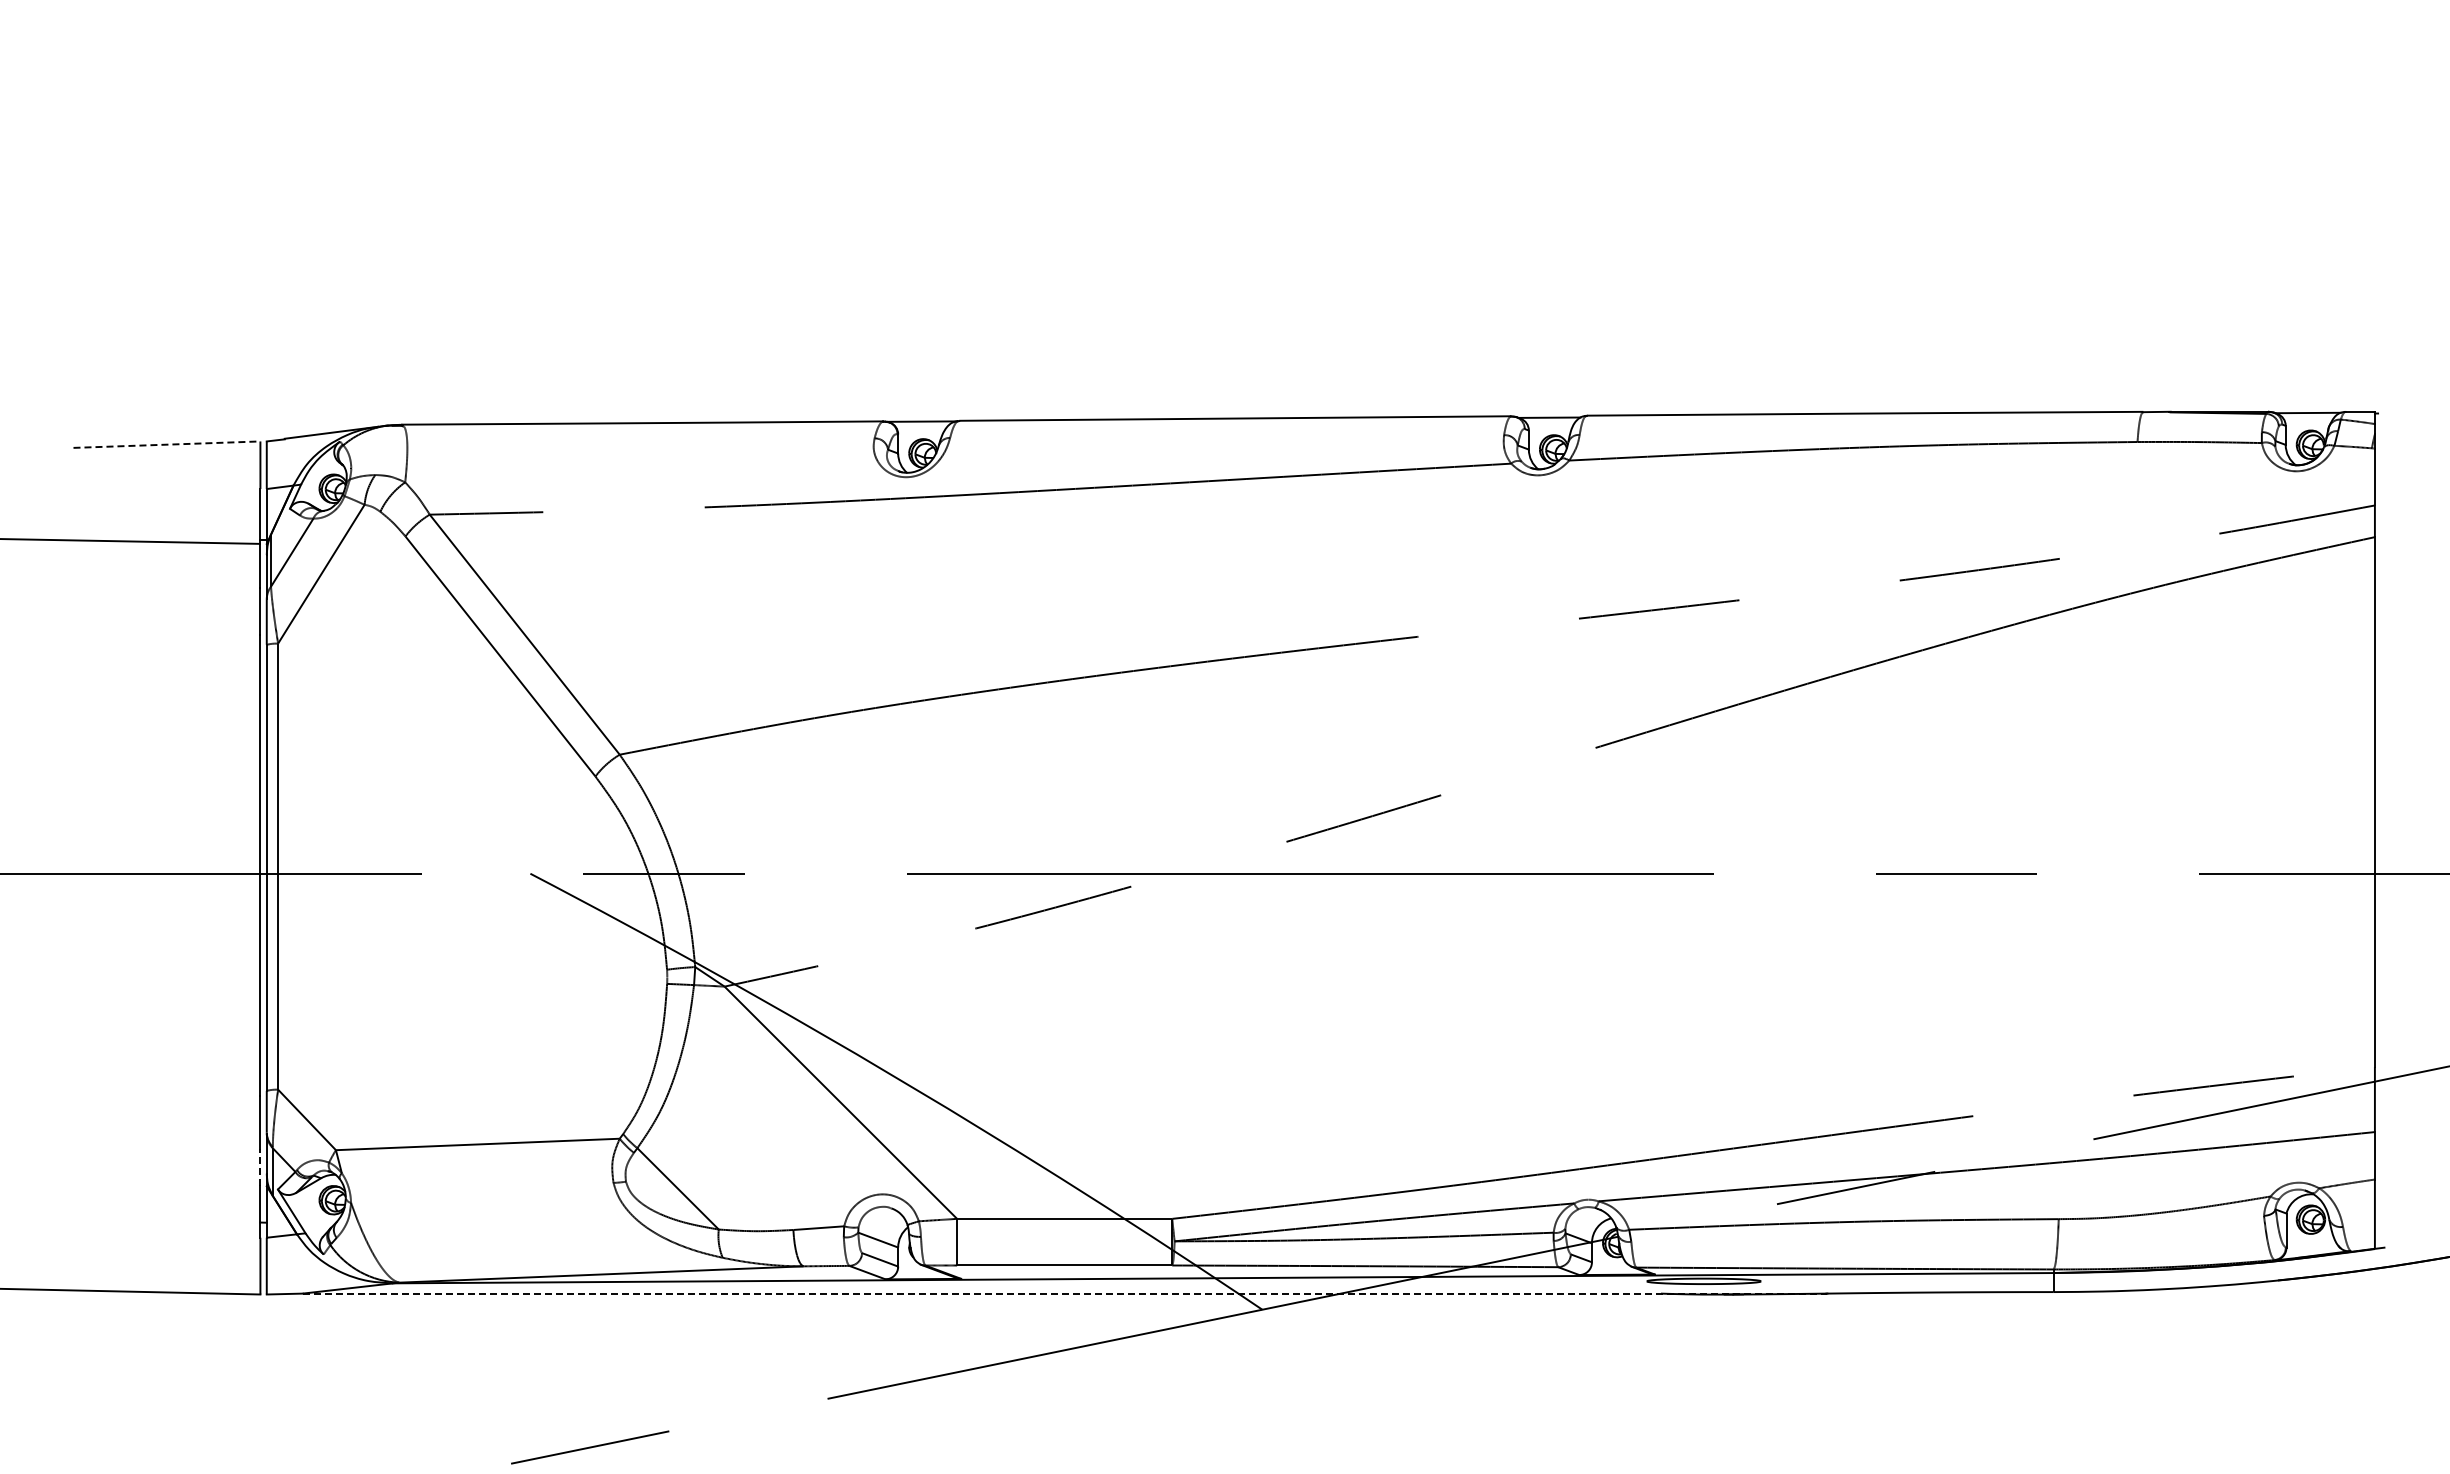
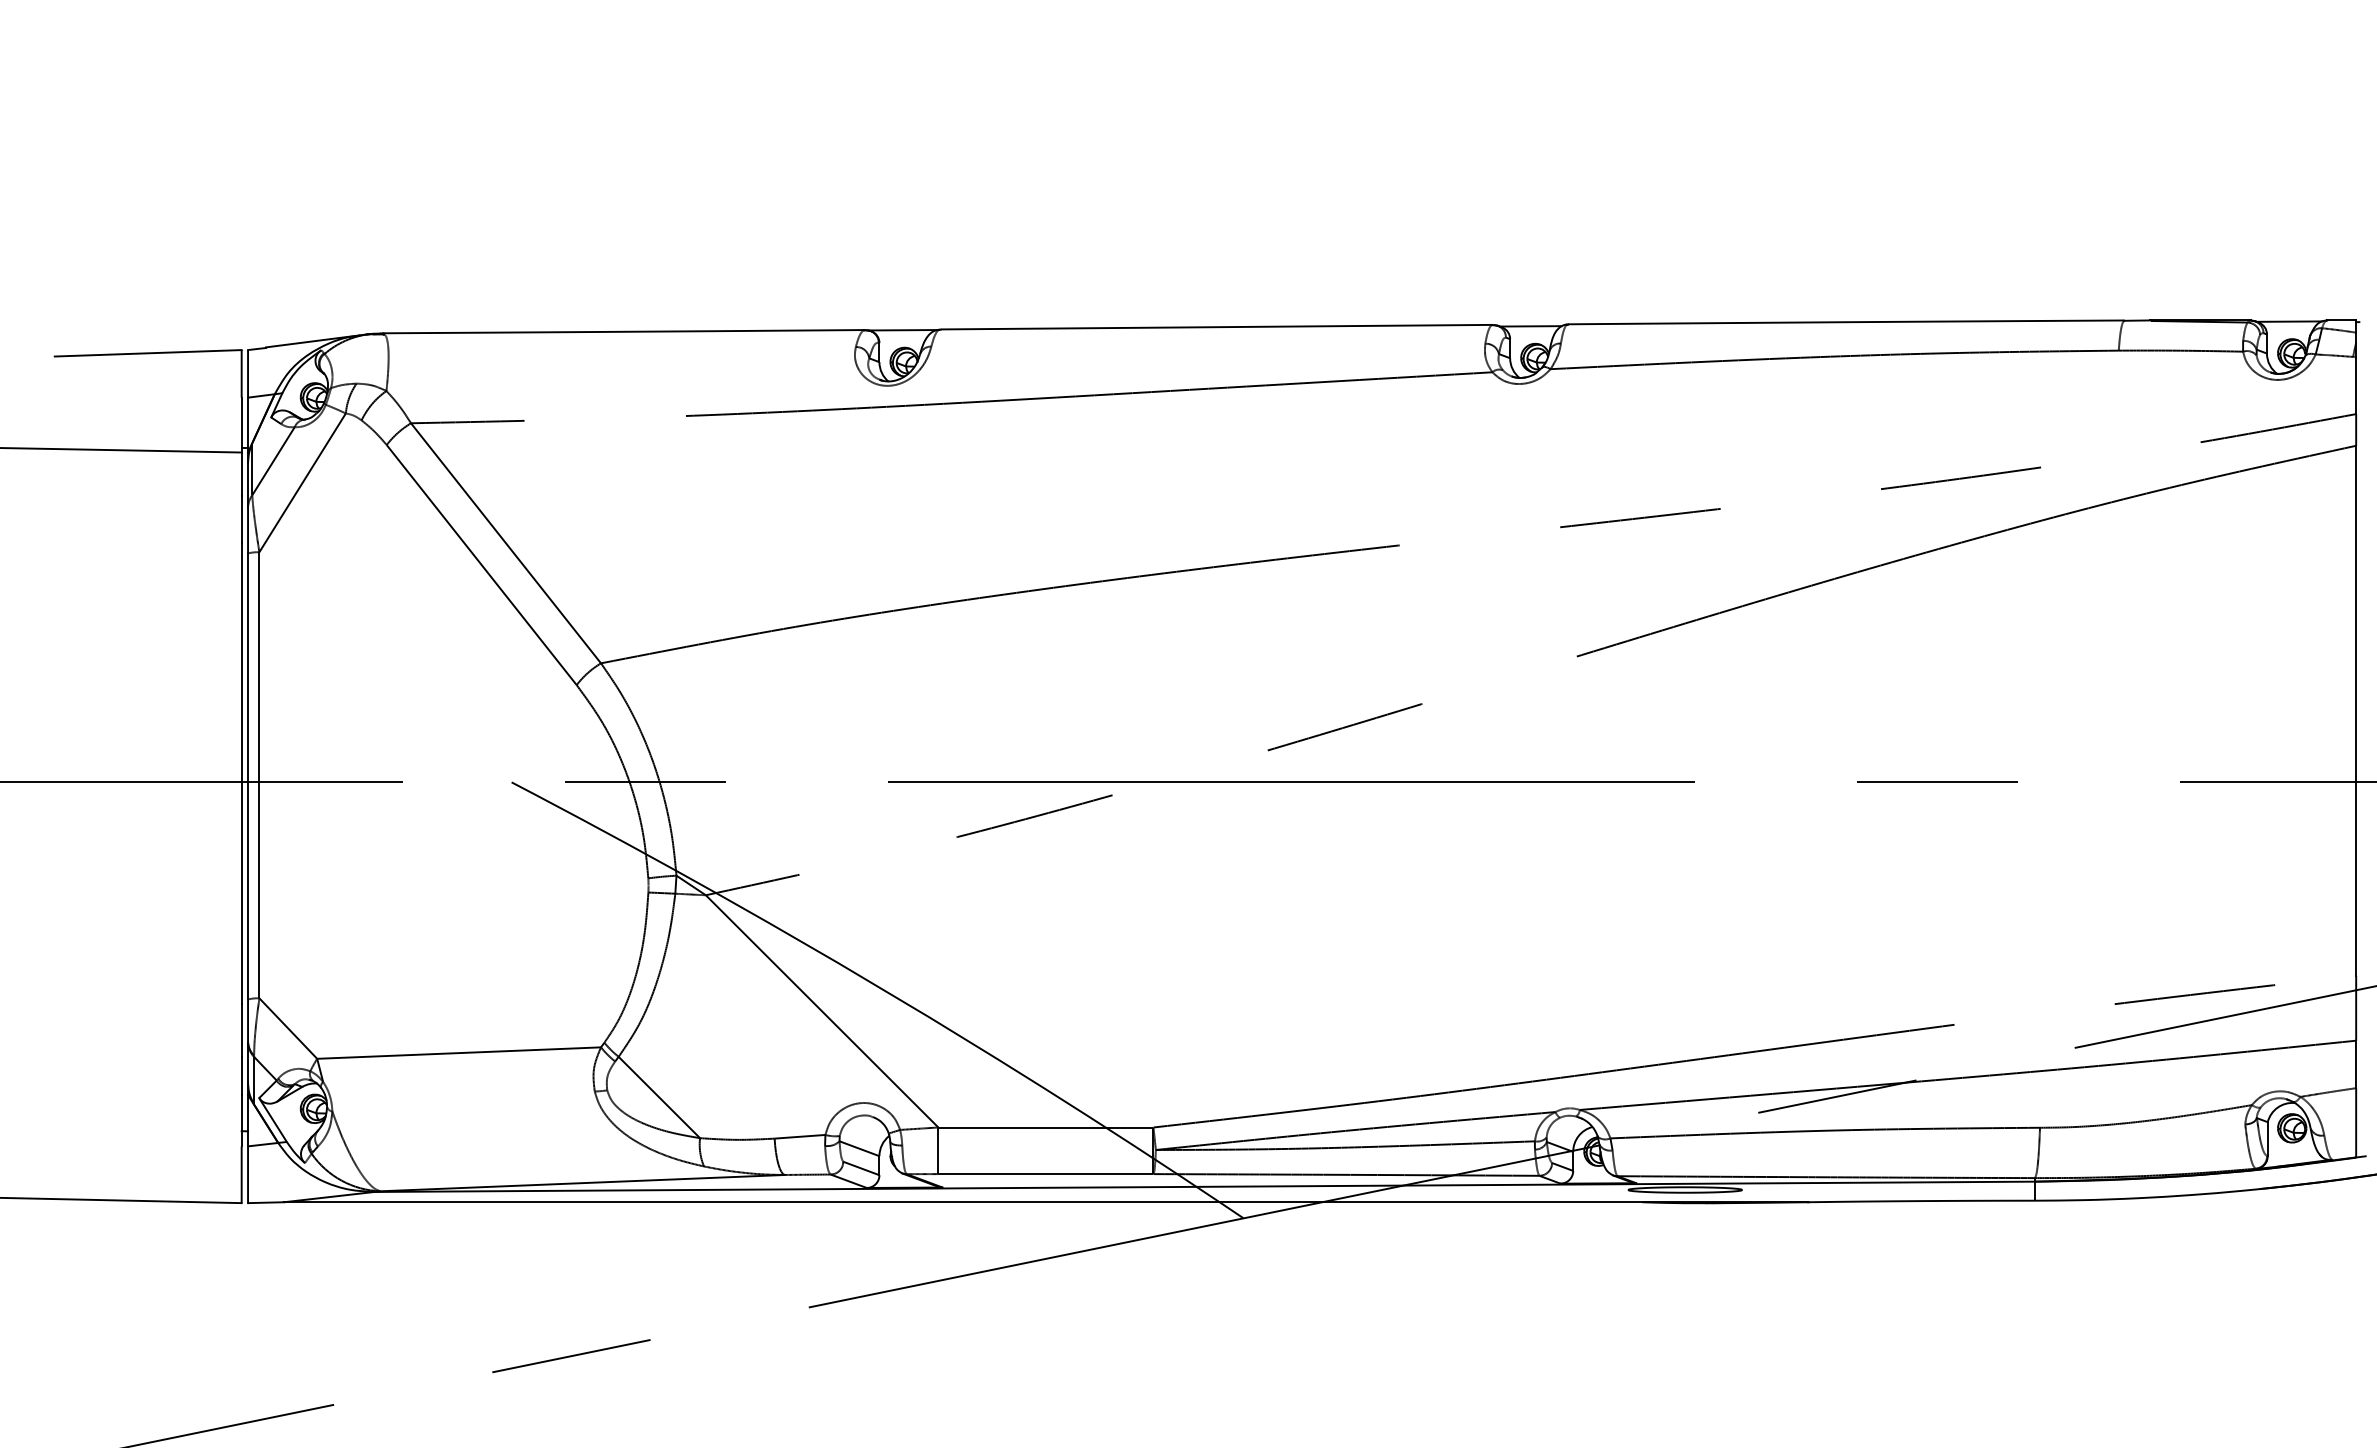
line: (166, 444) -> (147, 353), dashed -> solid
line: (260, 1167) -> (241, 1076), dashed -> solid
line: (1064, 1293) -> (1045, 1202), dashed -> solid

